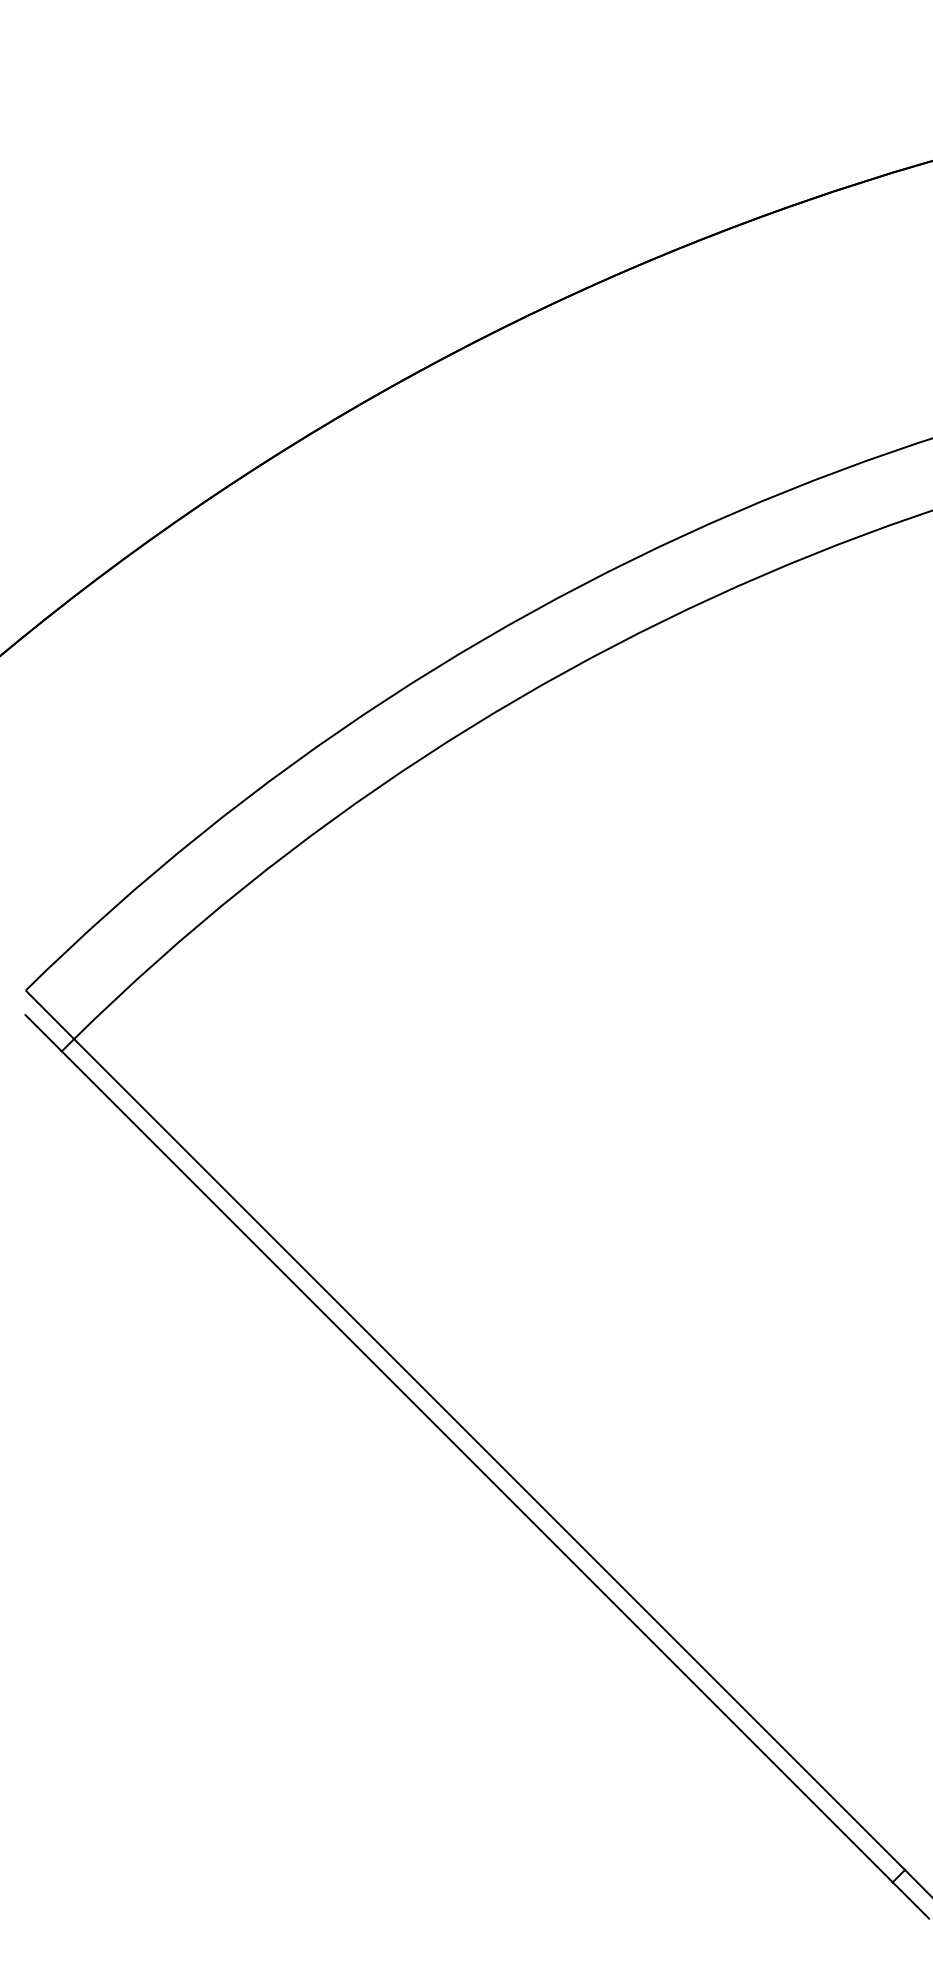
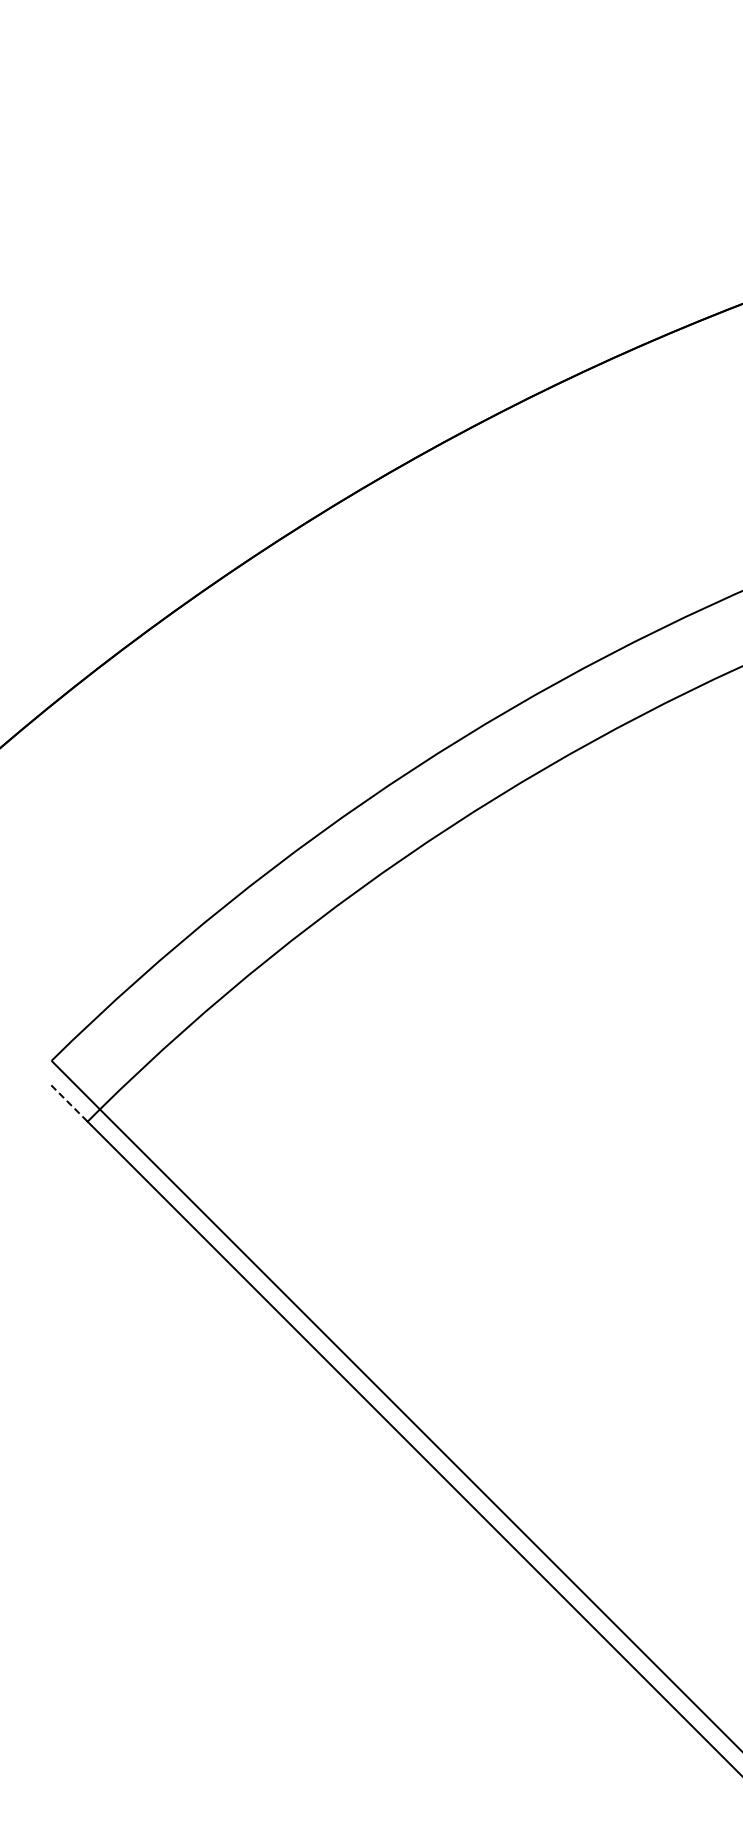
line: (43, 1033) -> (69, 1103), solid -> dashed

